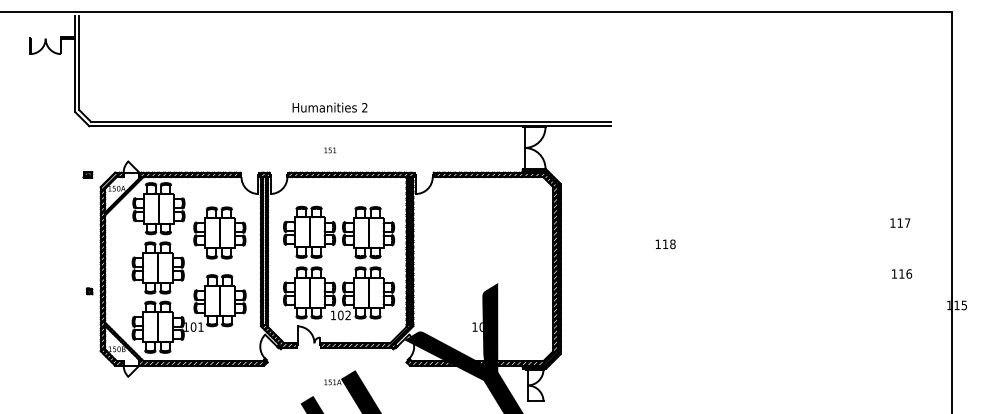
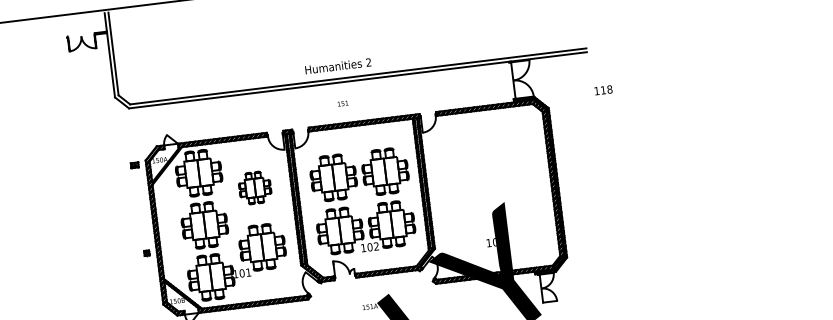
part: (87, 174) -> (134, 164), moved
part: (219, 232) -> (254, 187), size x0.7
text: (665, 244) -> (603, 90), moved

